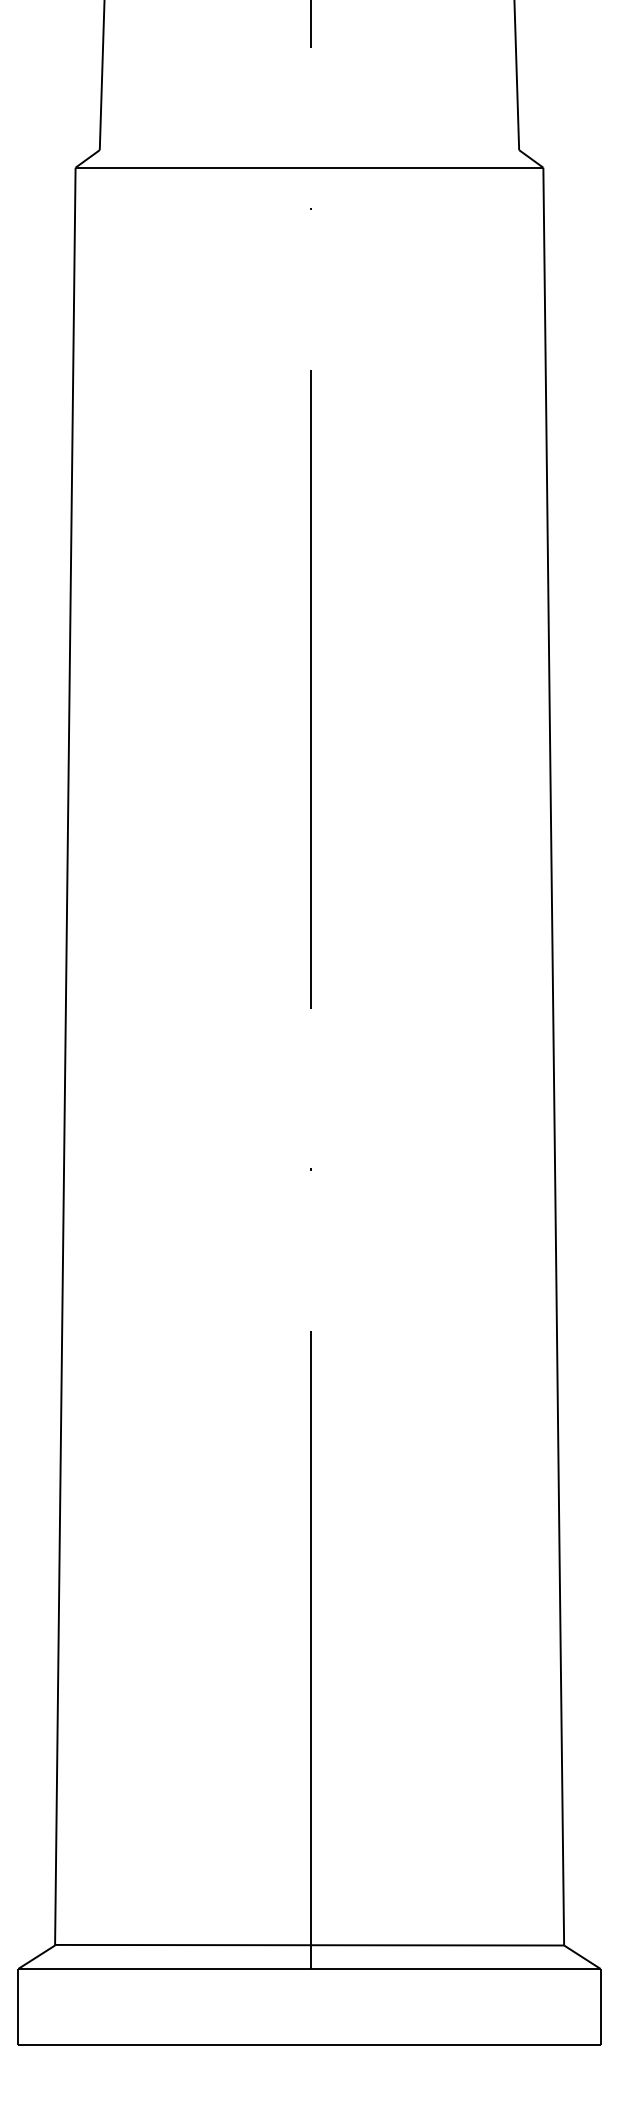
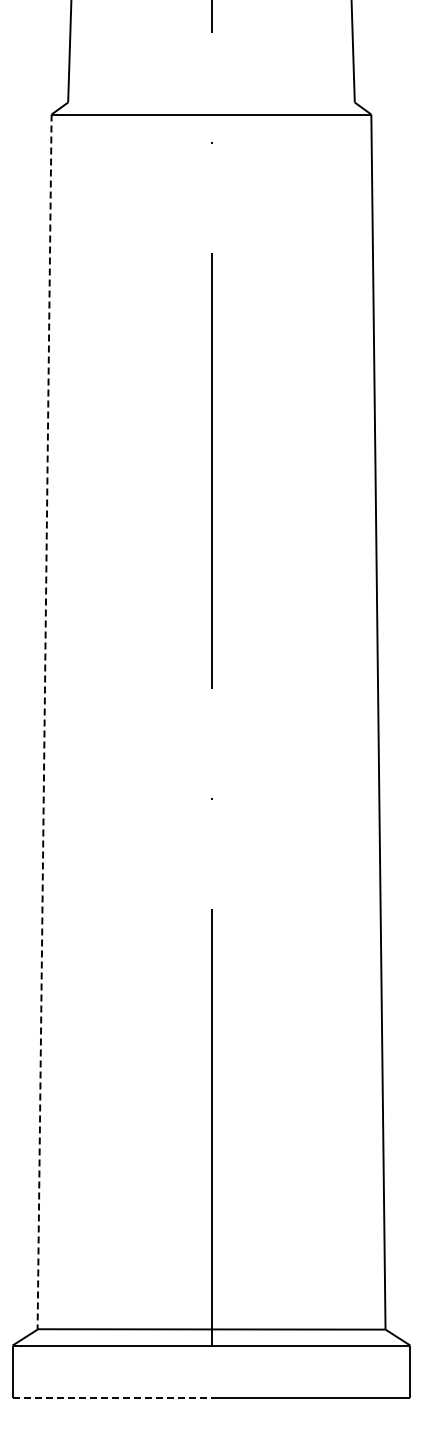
line: (65, 1057) -> (44, 722), solid -> dashed
line: (164, 2044) -> (112, 1397), solid -> dashed

